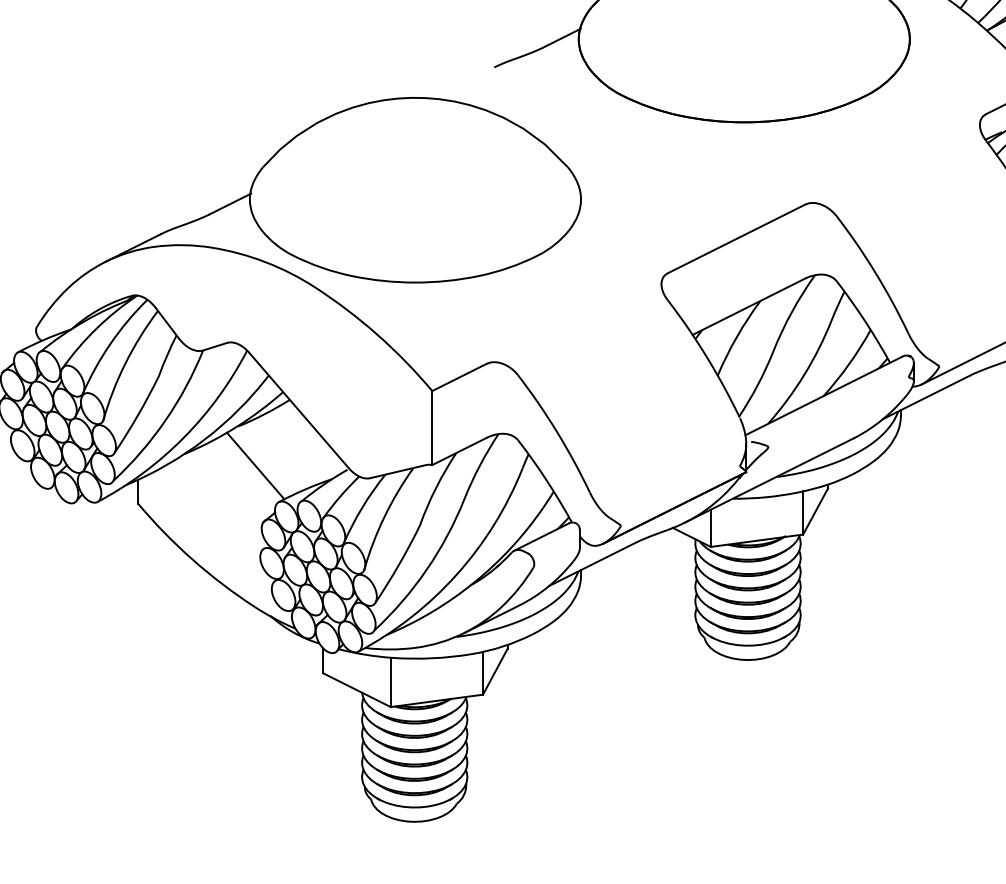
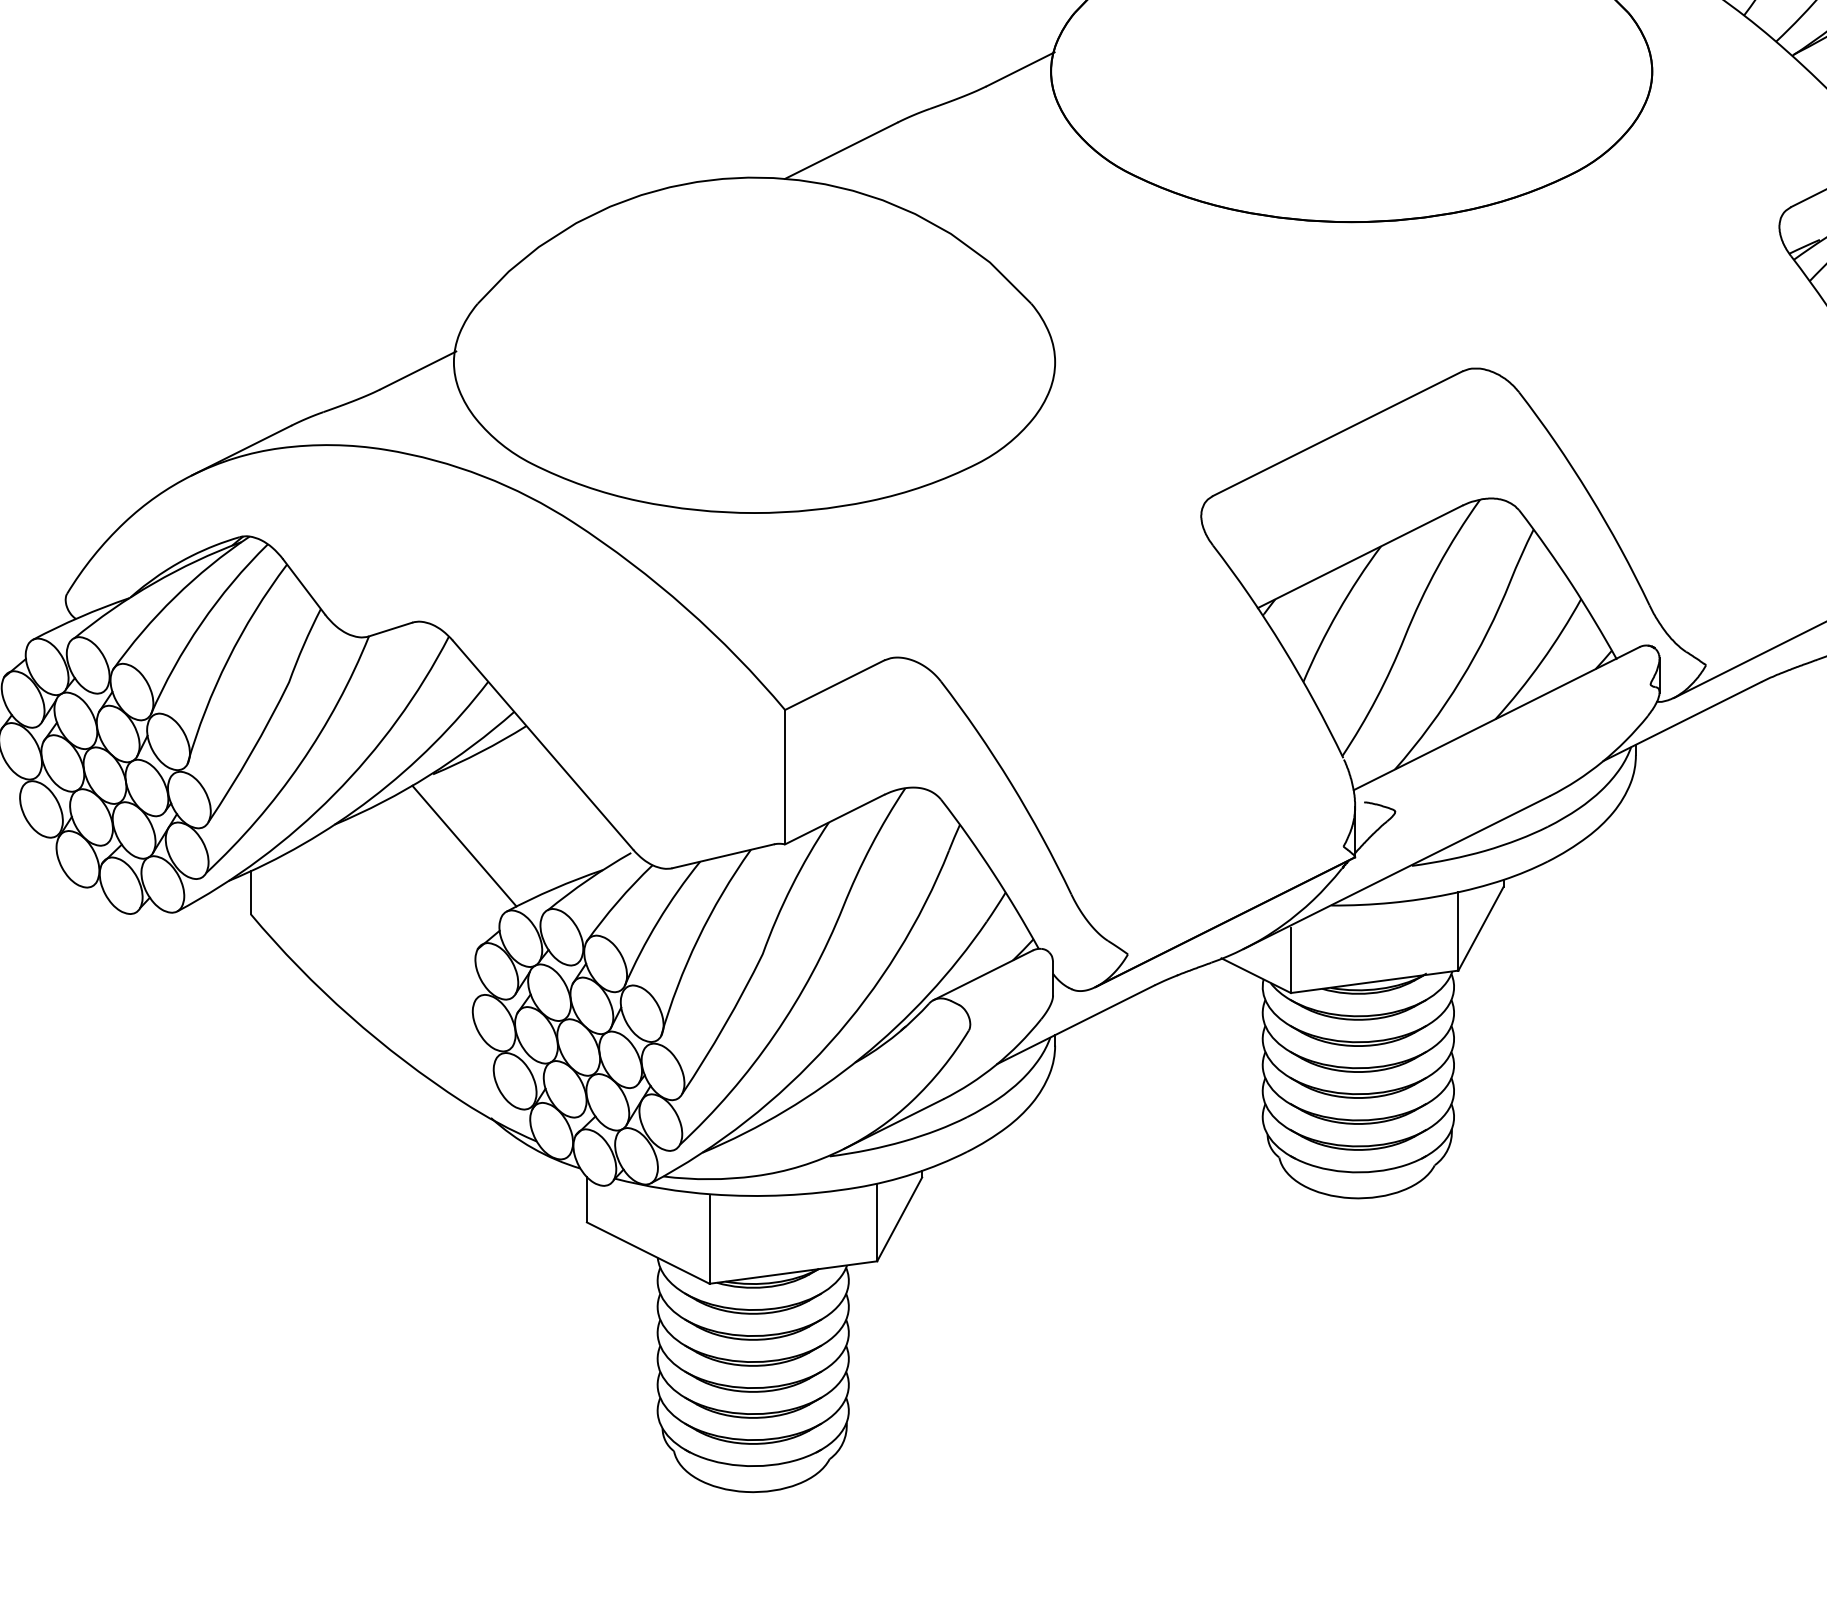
line: (463, 82) -> (841, 149), added

